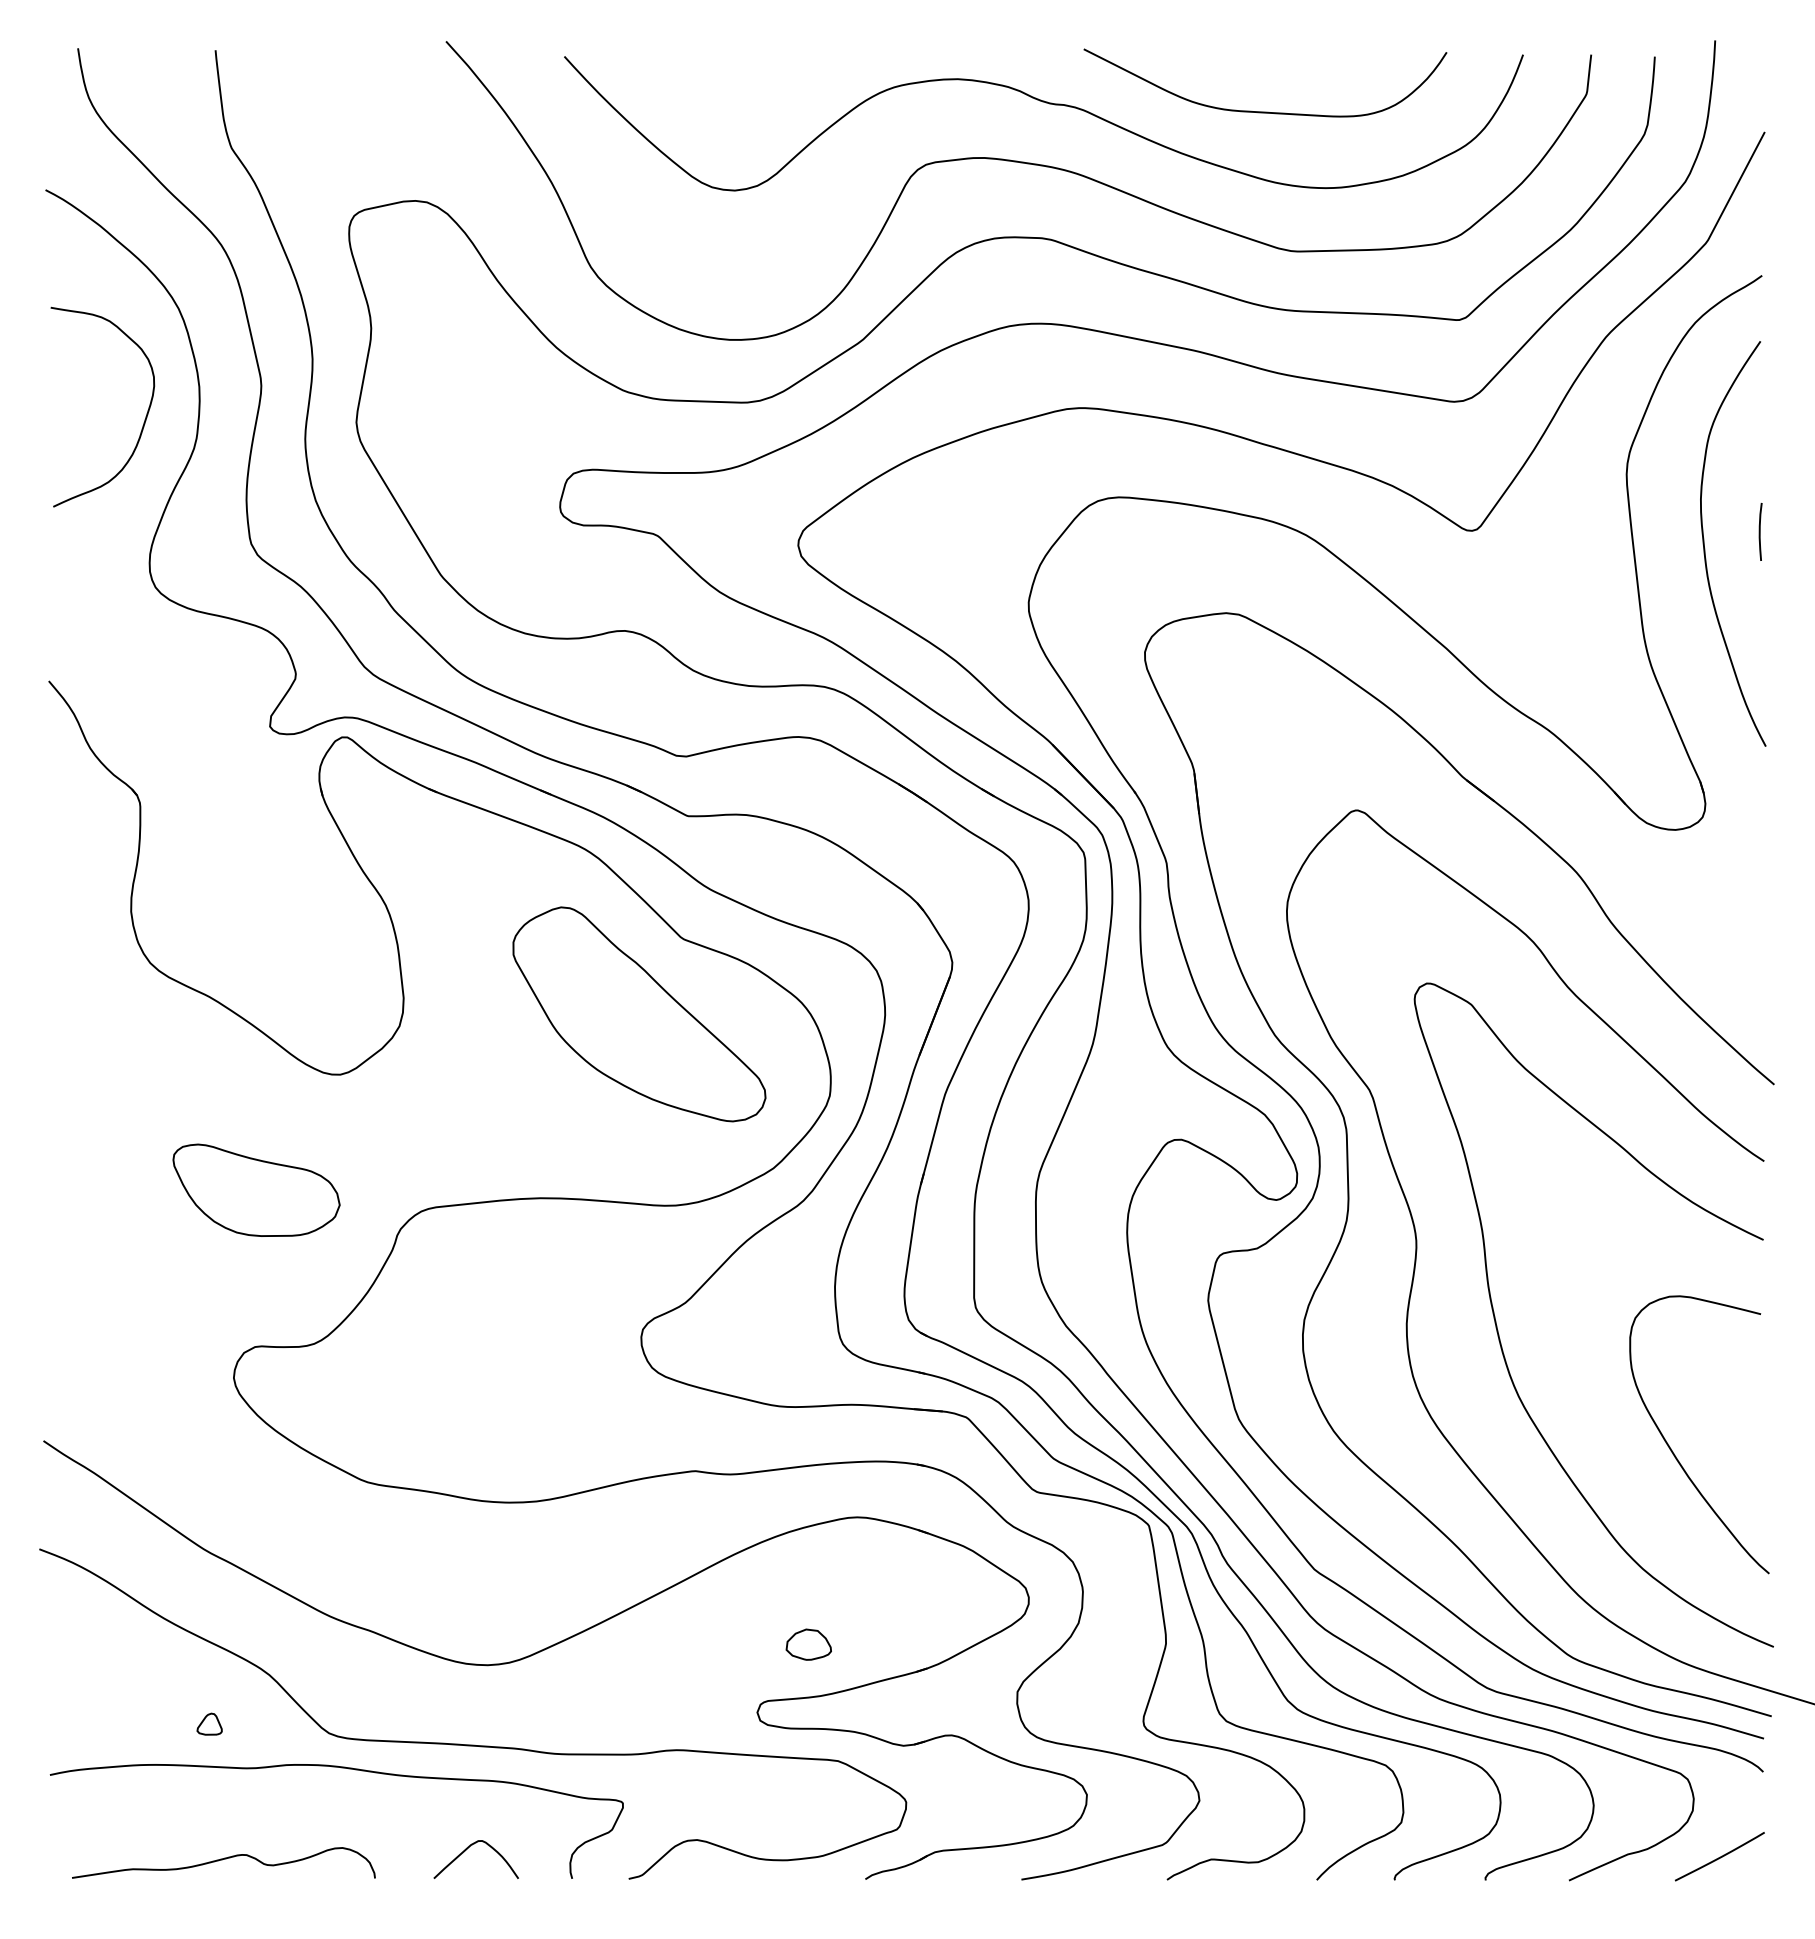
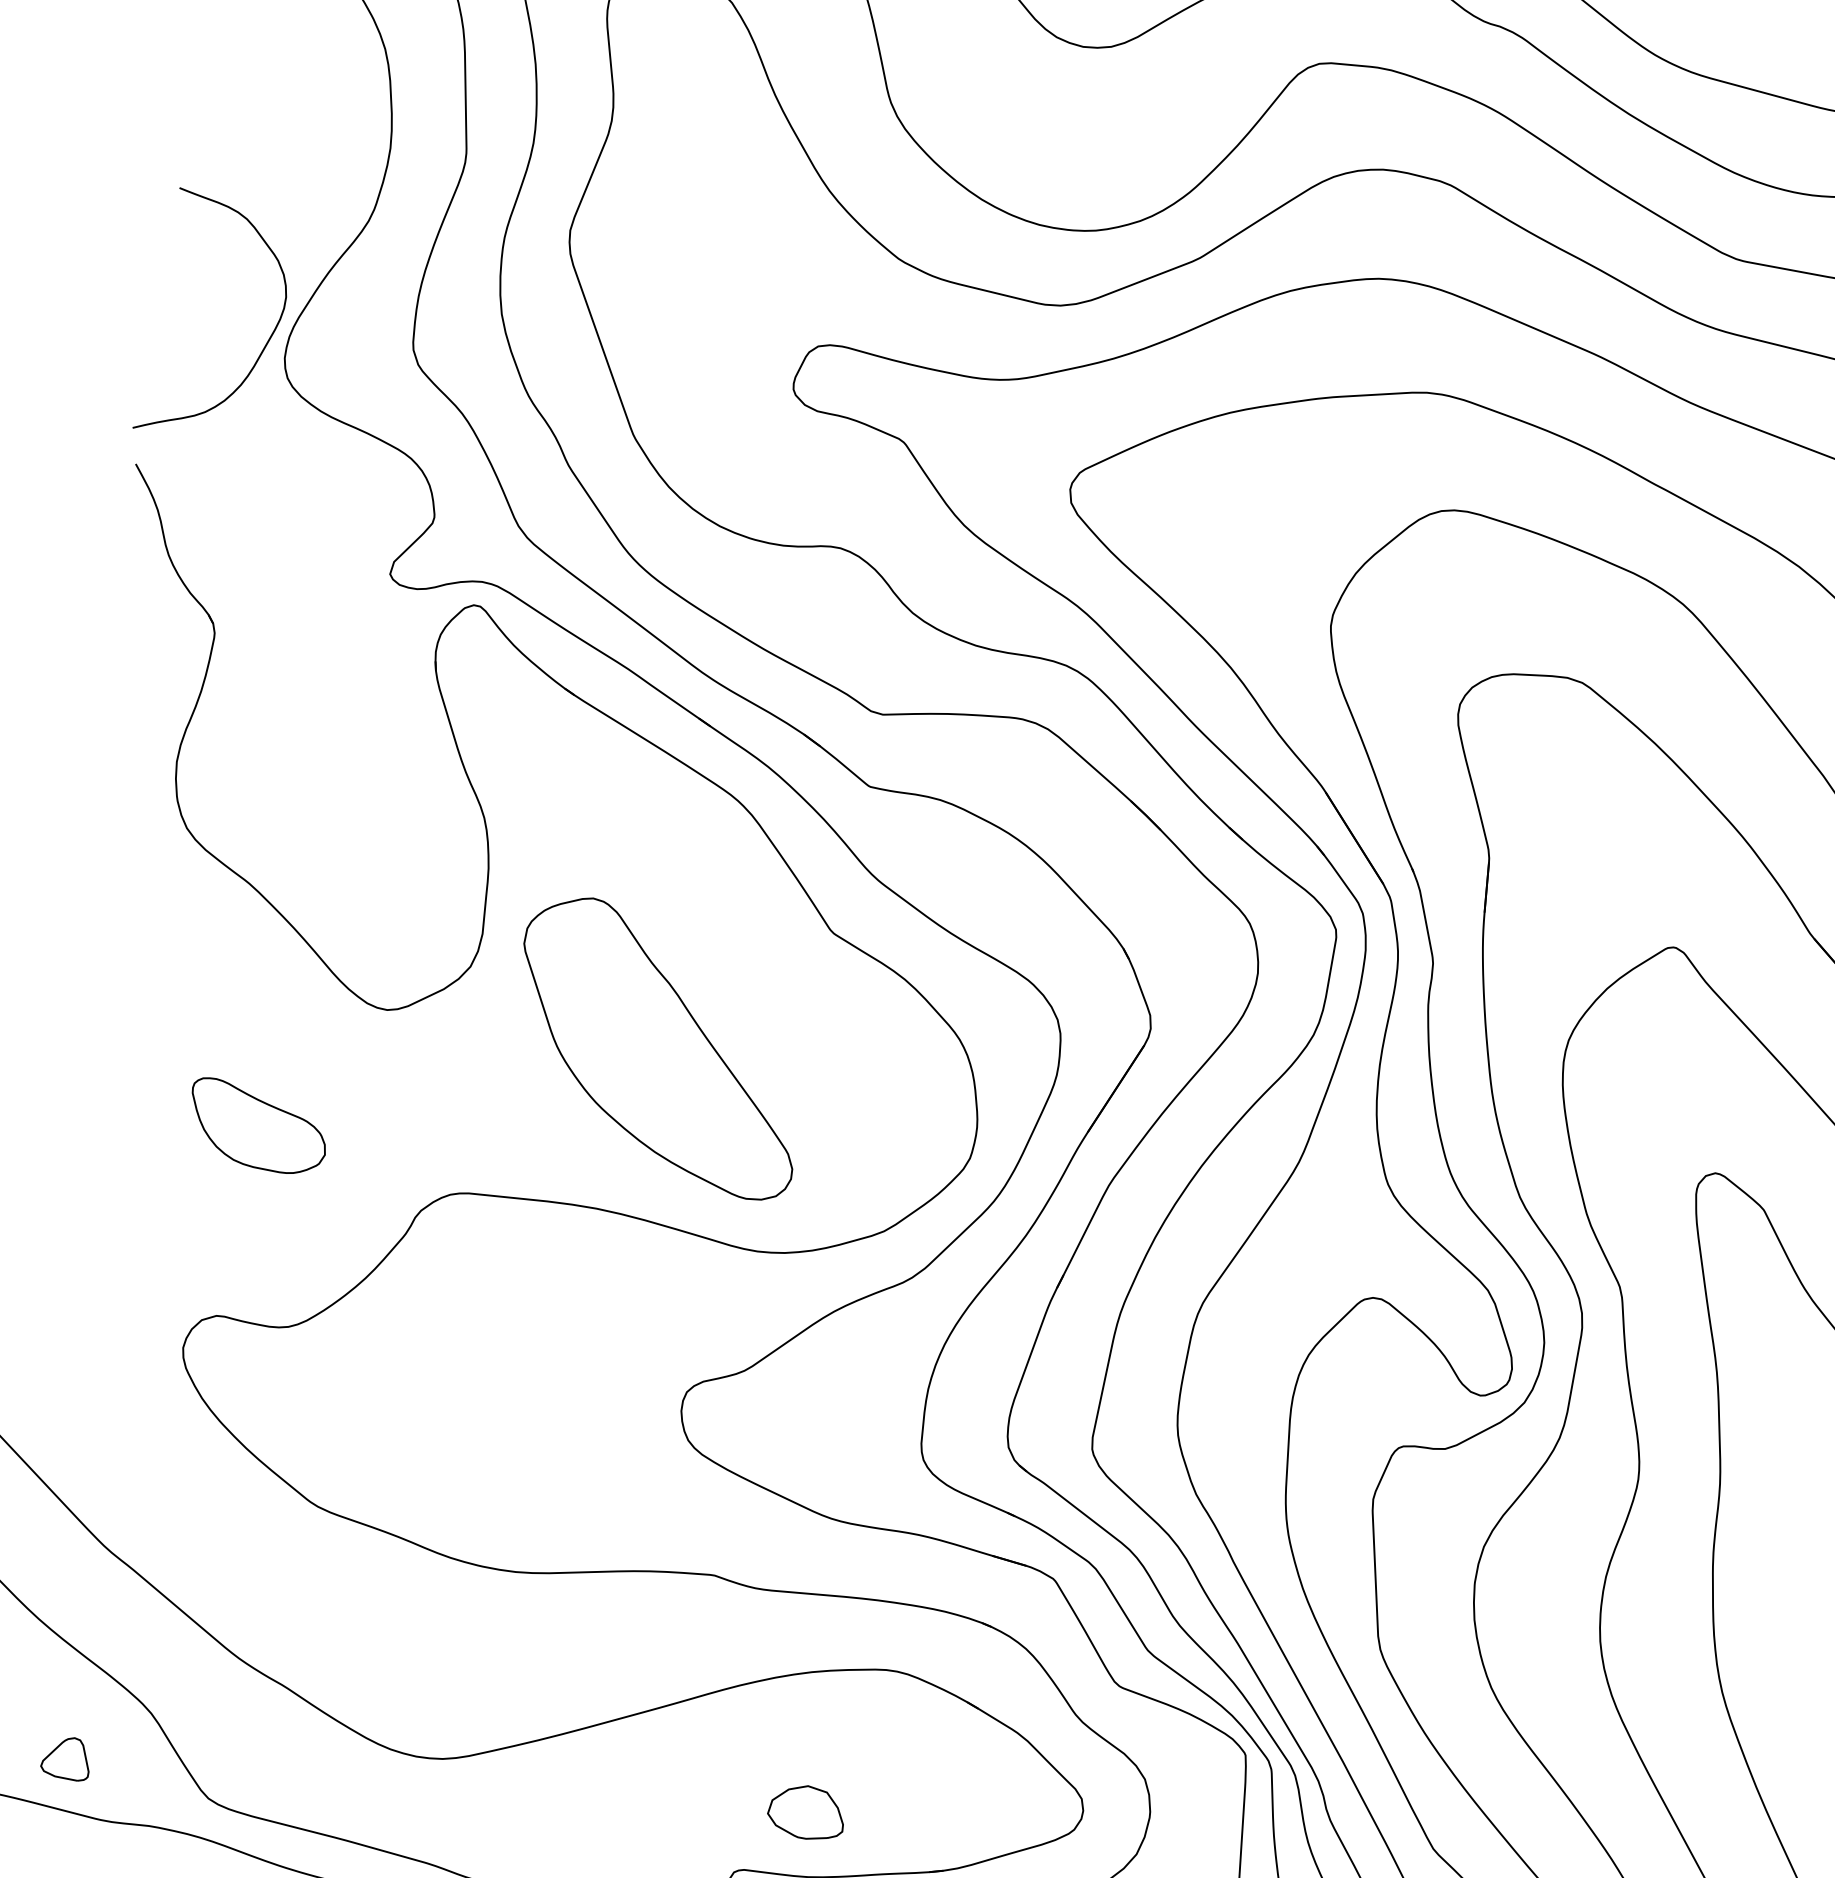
curve: (144, 419) -> (264, 345), moved
part: (639, 1014) -> (660, 1046), moved
part: (256, 1189) -> (257, 1126), size x0.7
part: (808, 1644) -> (806, 1812), size x1.4
part: (209, 1723) -> (67, 1756), size x1.6

